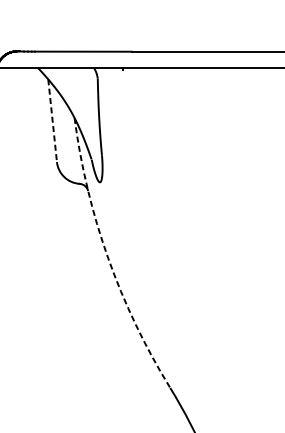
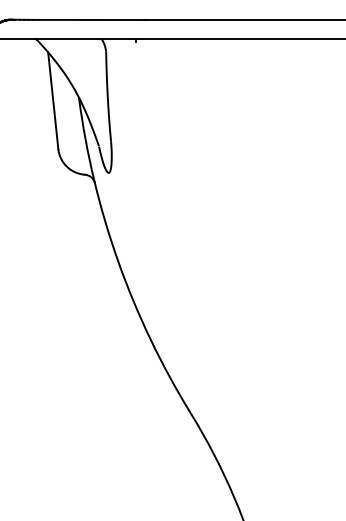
line: (52, 120) -> (53, 100), dashed -> solid
arc: (108, 257) -> (118, 261), dashed -> solid

